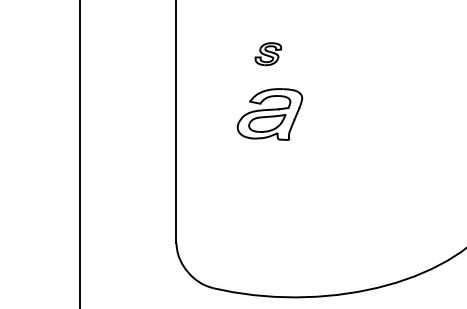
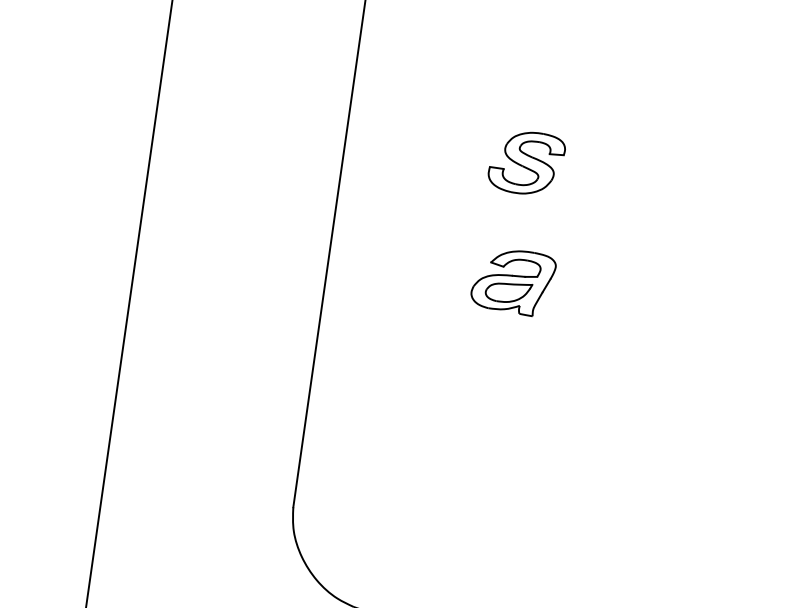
part: (268, 53) -> (527, 161), size x1.43
part: (270, 114) -> (514, 281), size x0.62

